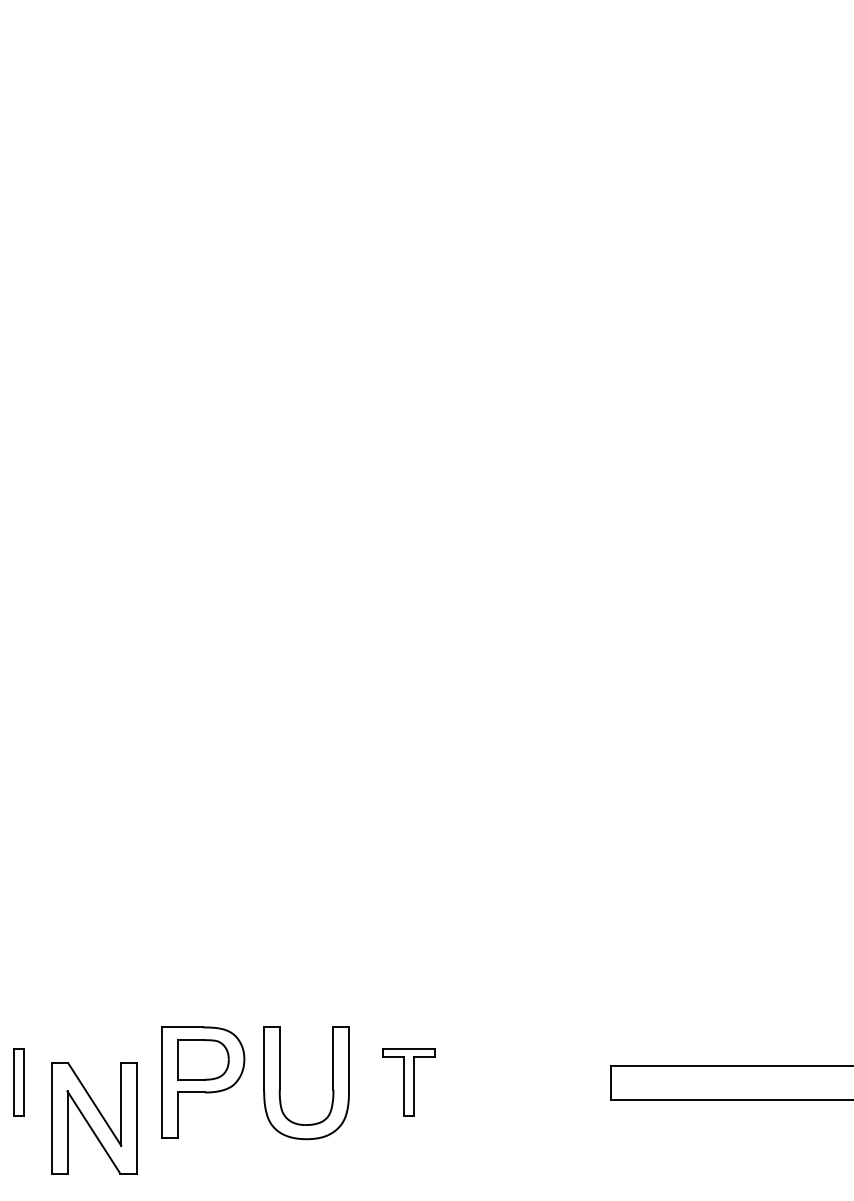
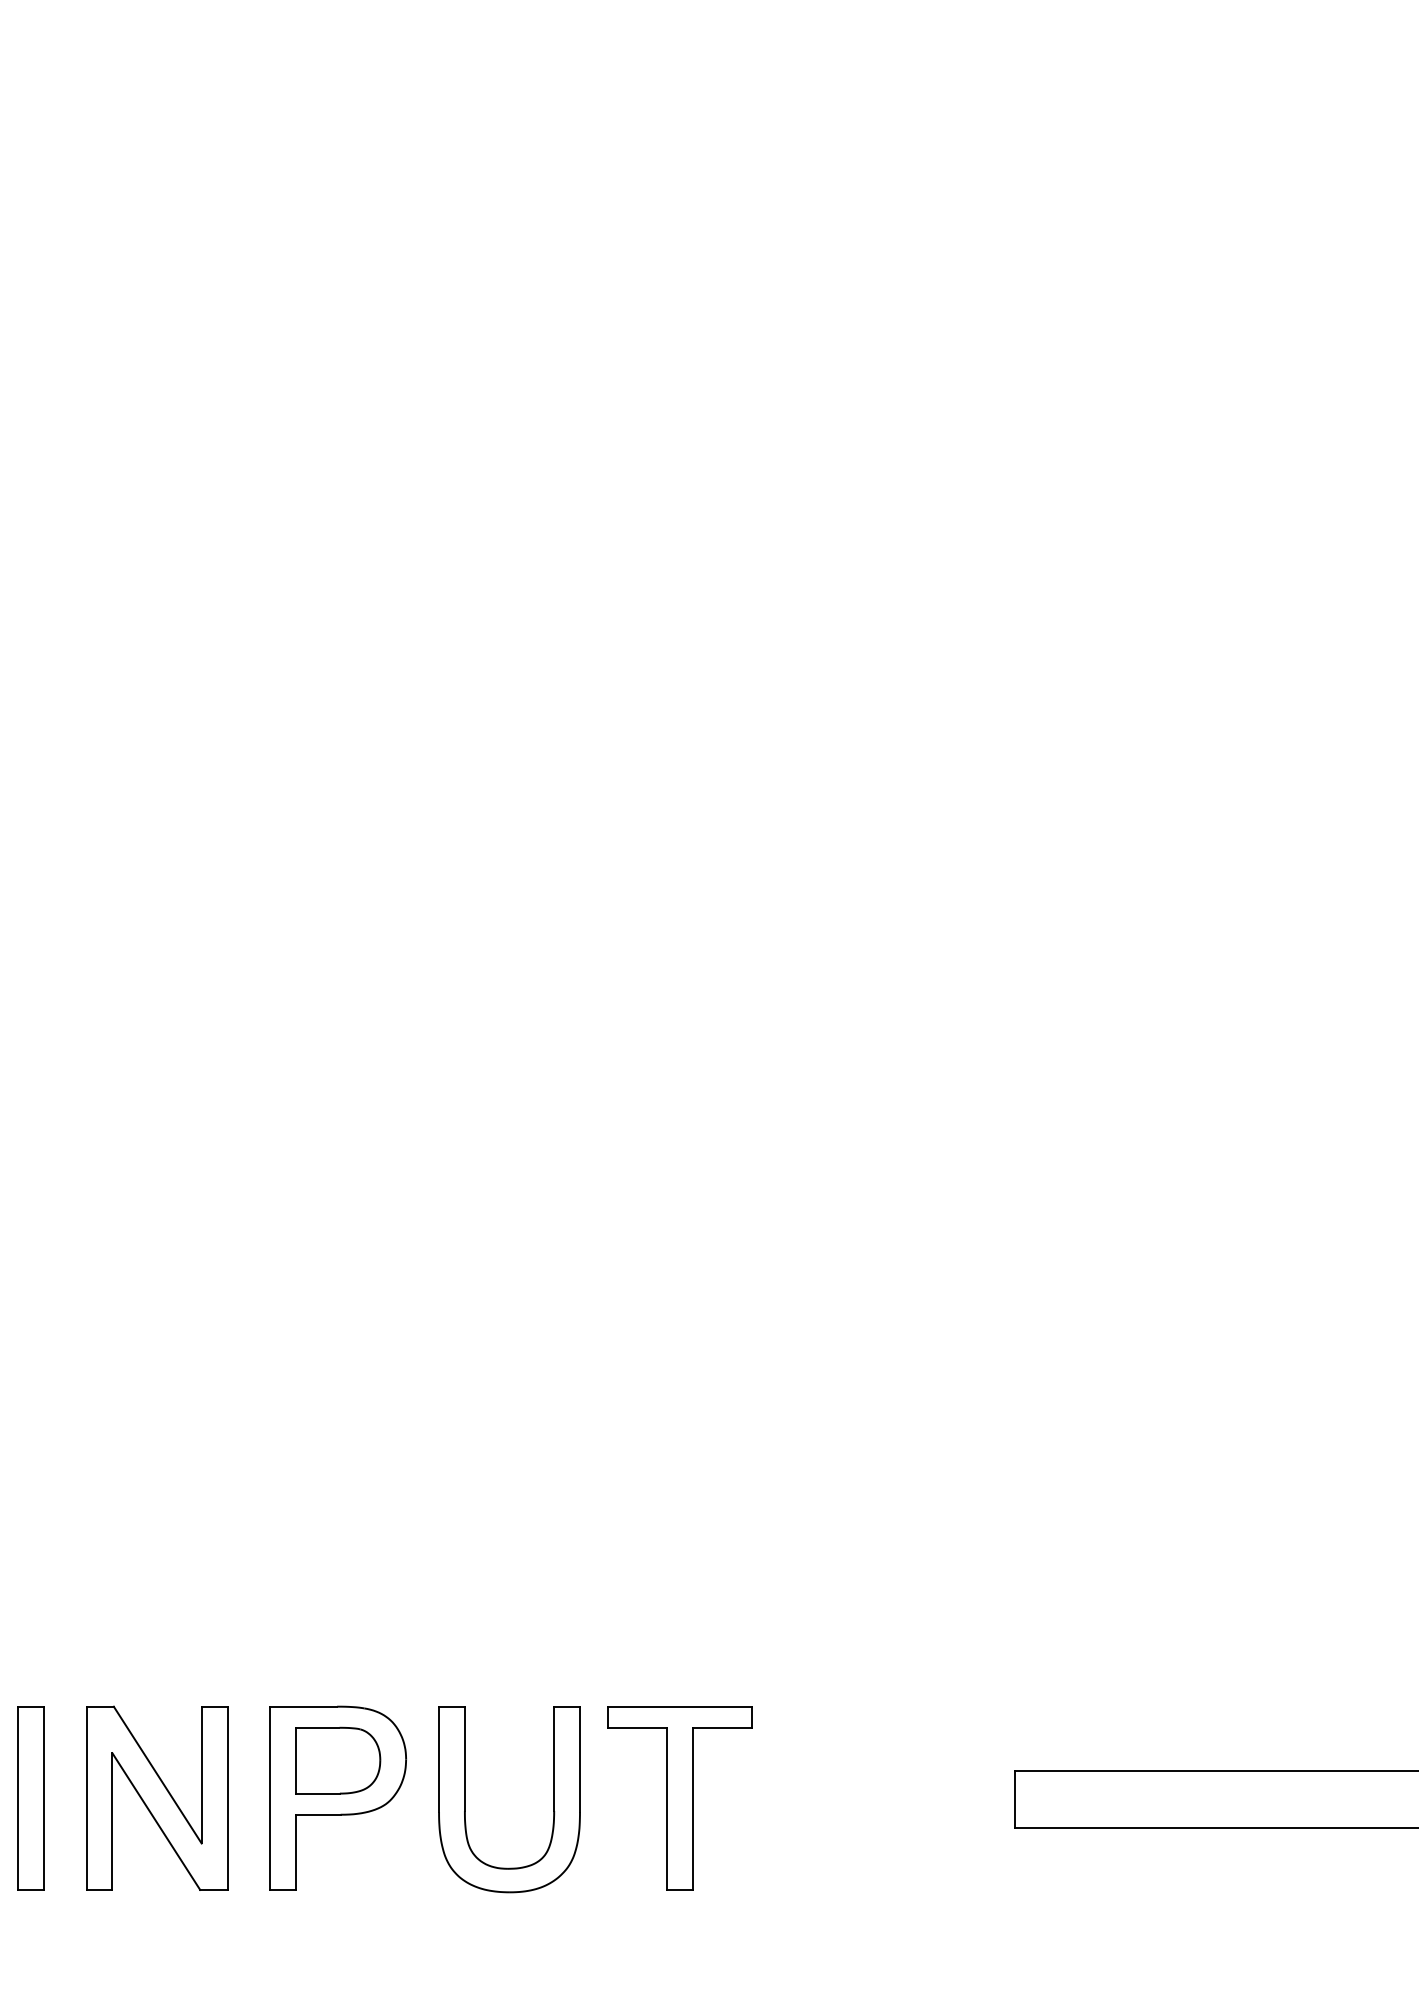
part: (18, 1082) -> (30, 1798), size x1.67
part: (408, 1082) -> (678, 1798), size x1.67
part: (94, 1118) -> (157, 1798), moved

